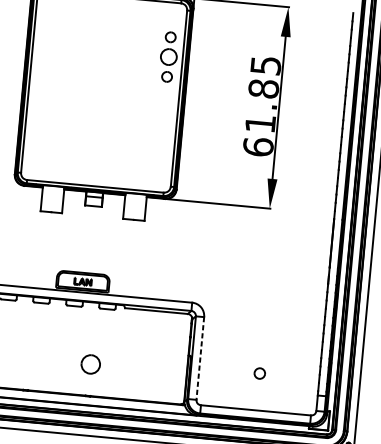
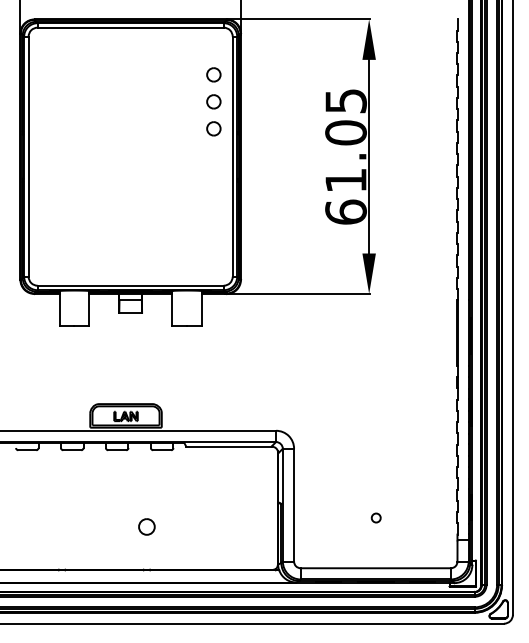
part: (168, 56) -> (213, 101), size x0.62
text: (263, 88) -> (345, 132), 61.85 -> 61.05
line: (200, 358) -> (294, 505), dashed -> solid
part: (90, 364) -> (146, 526), size x0.62
part: (259, 373) -> (375, 517), size x0.62

